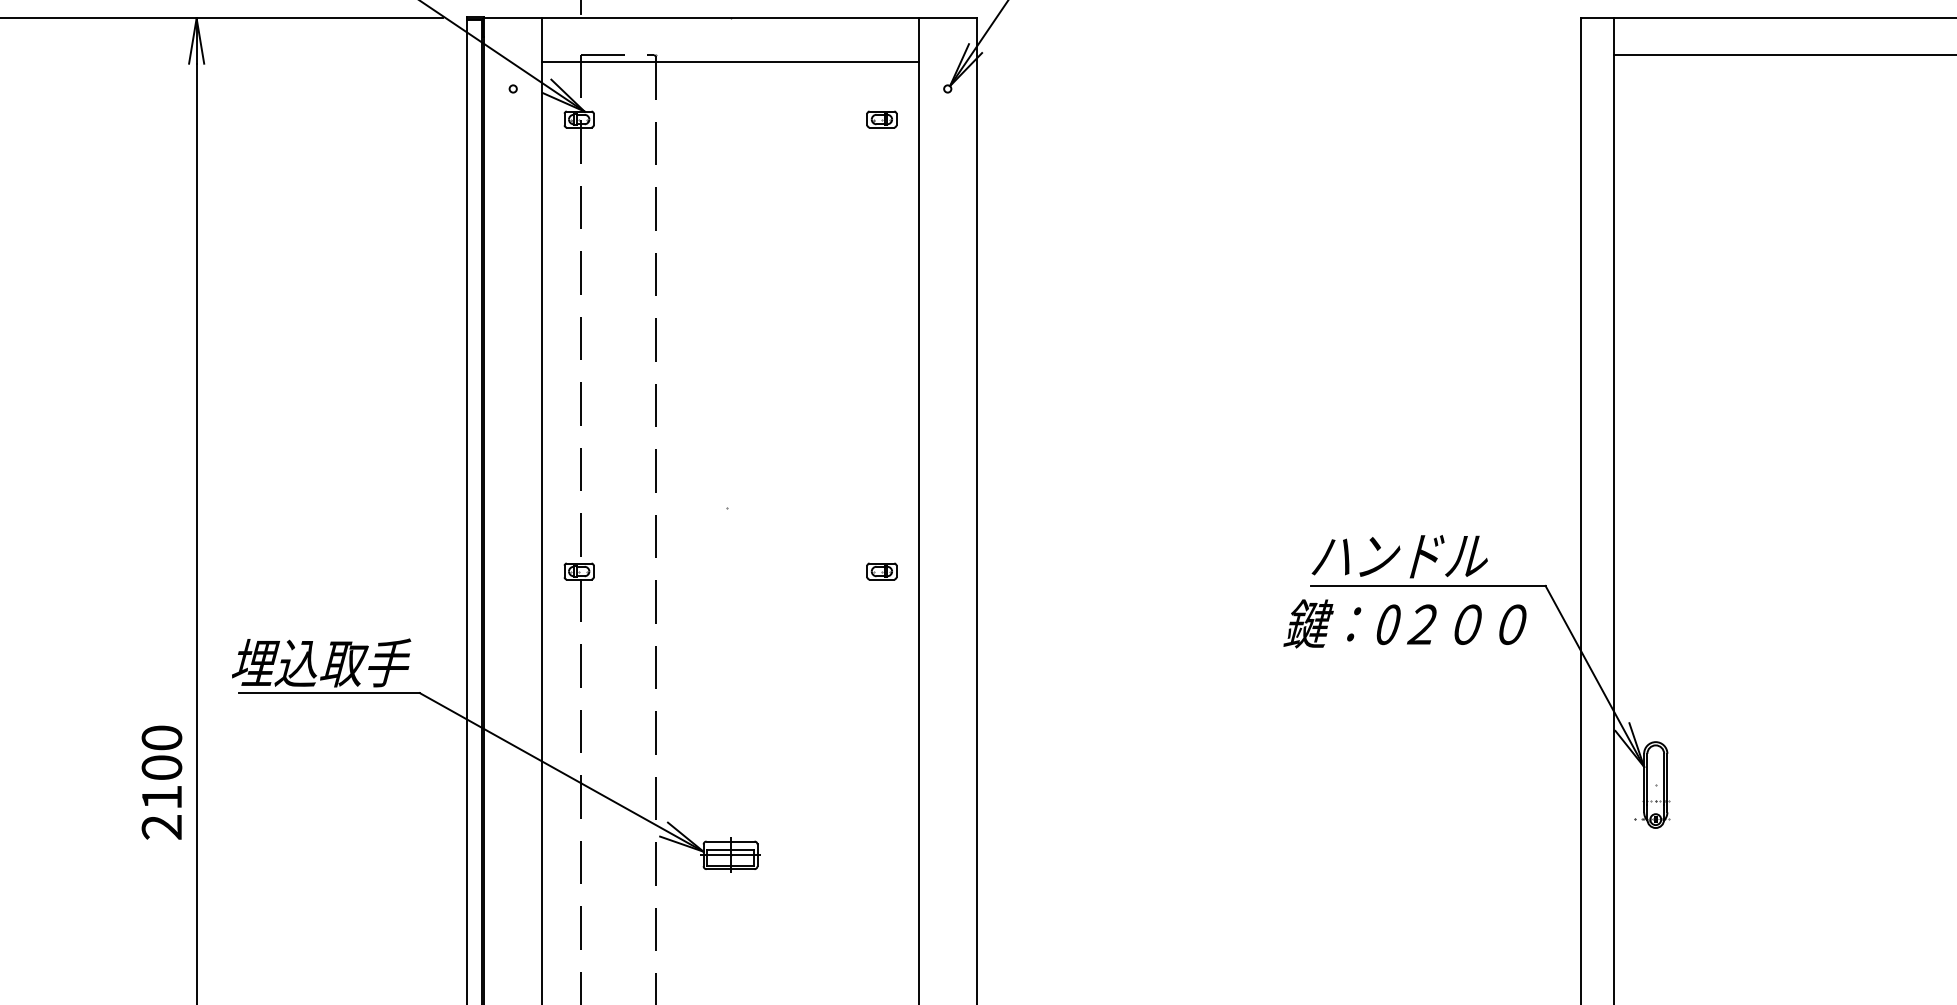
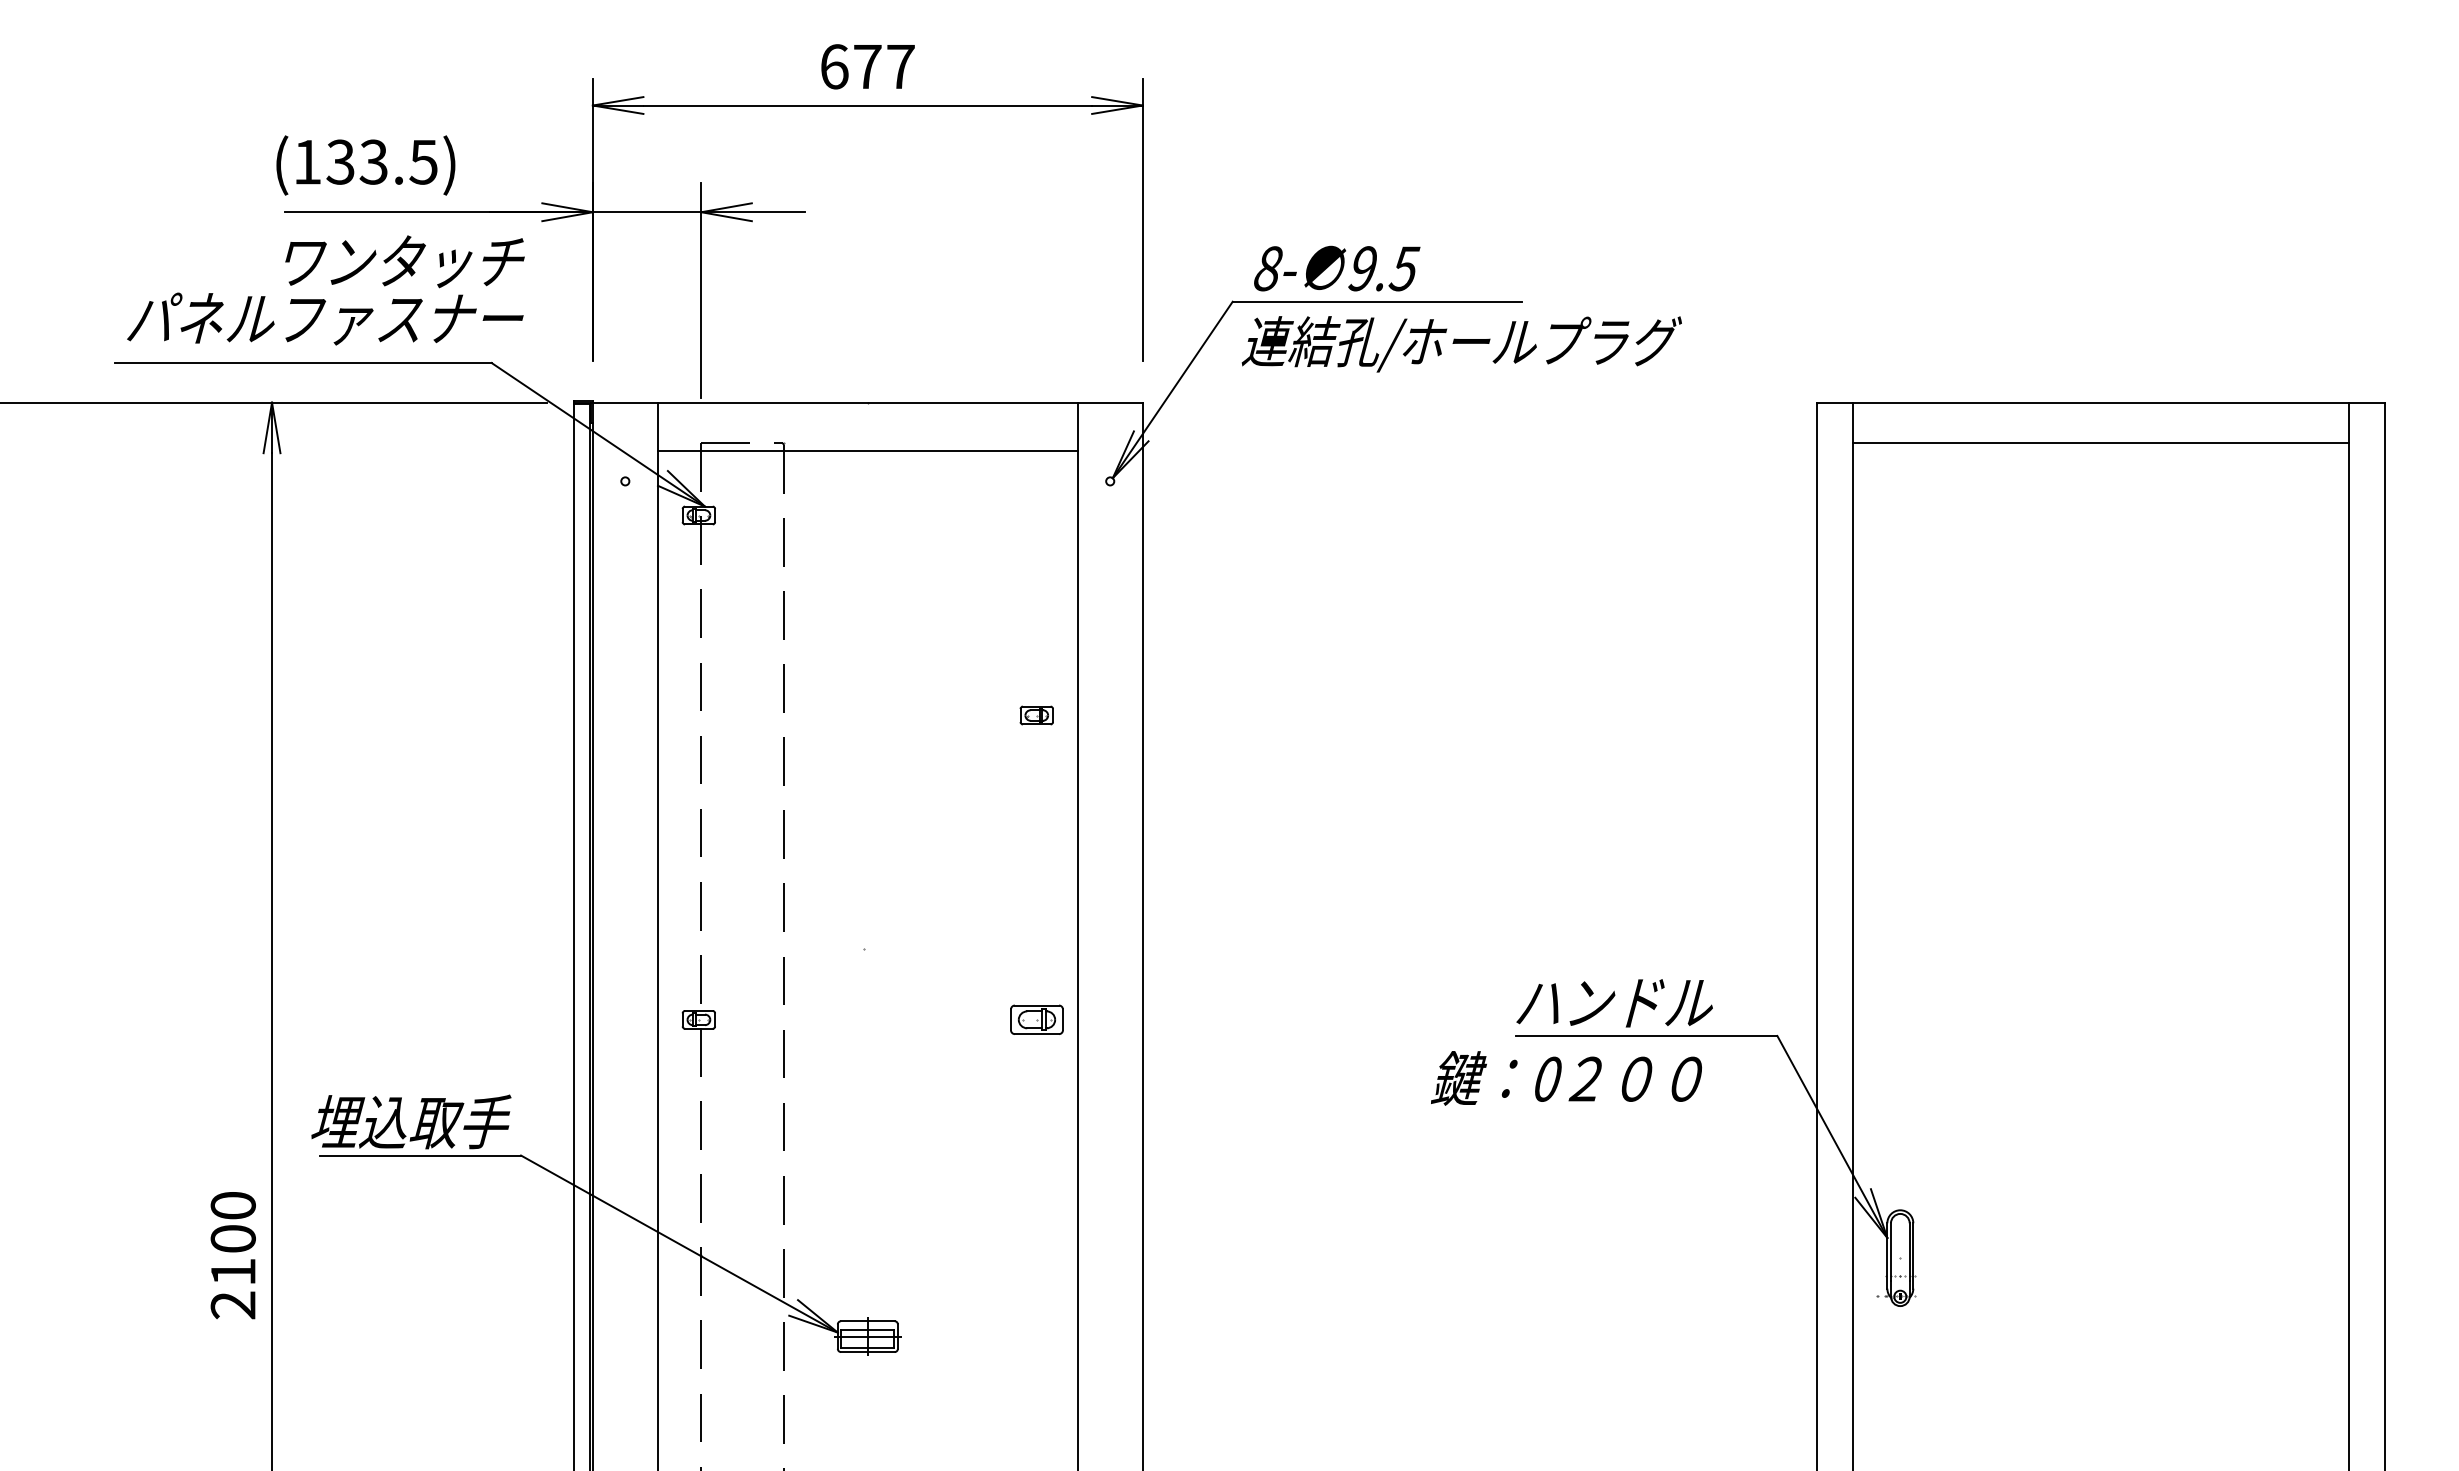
part: (881, 119) -> (1036, 715), moved
part: (881, 571) -> (1036, 1019), size x1.6
text: (1405, 624) -> (1566, 1078), moved

